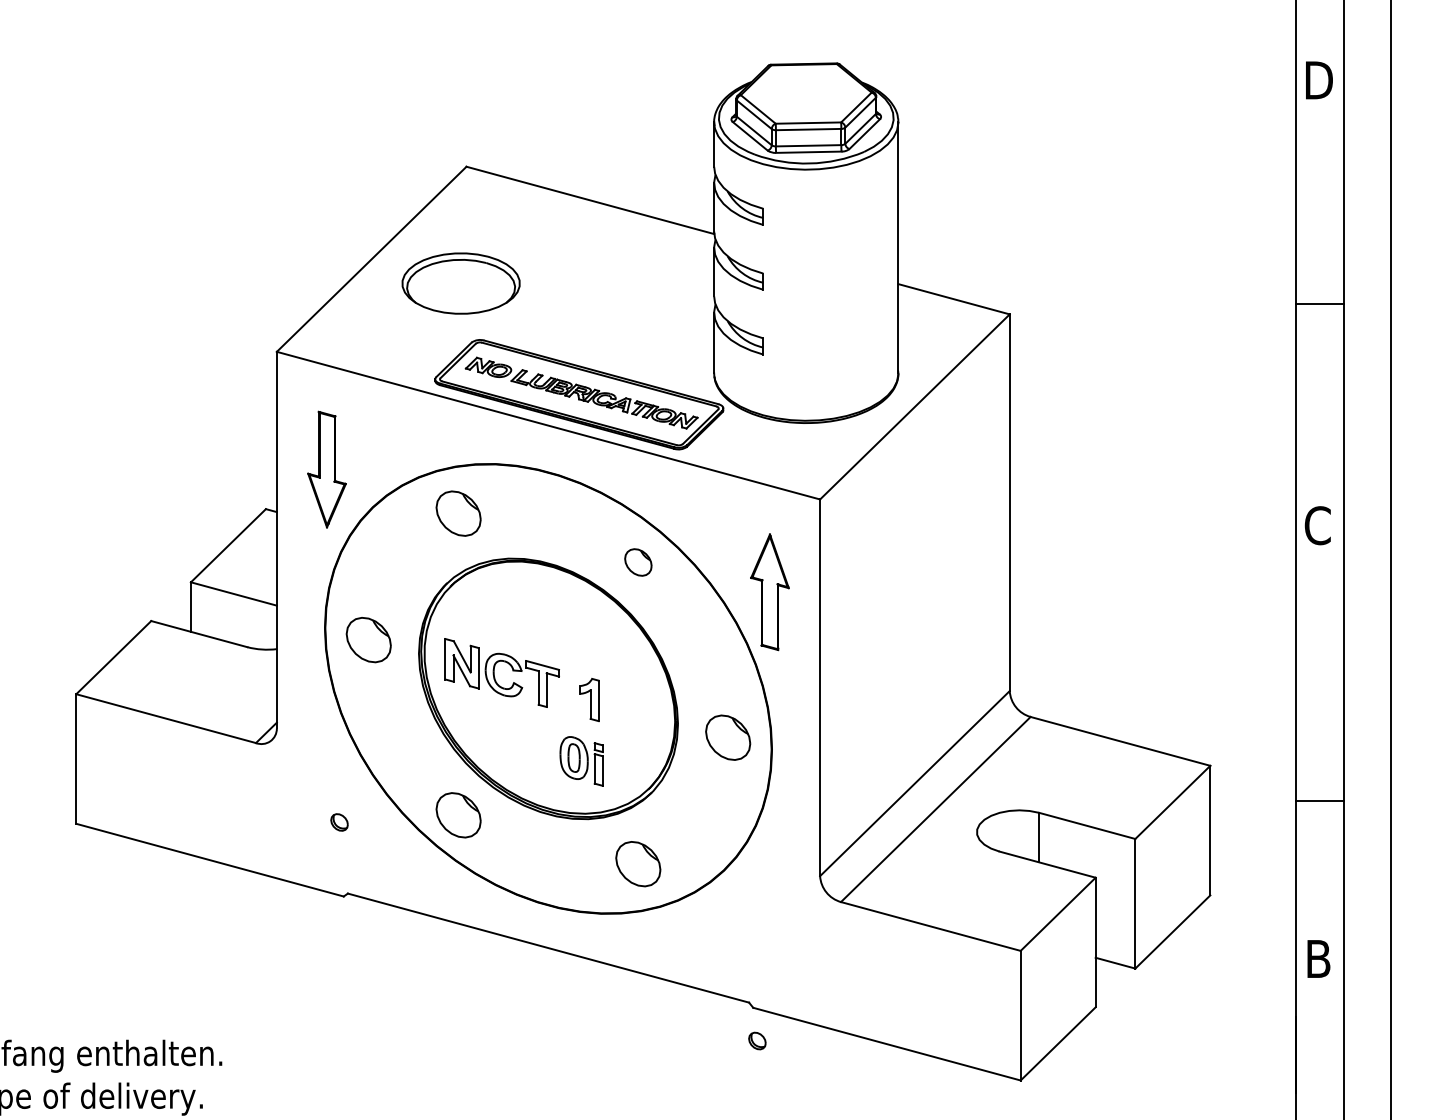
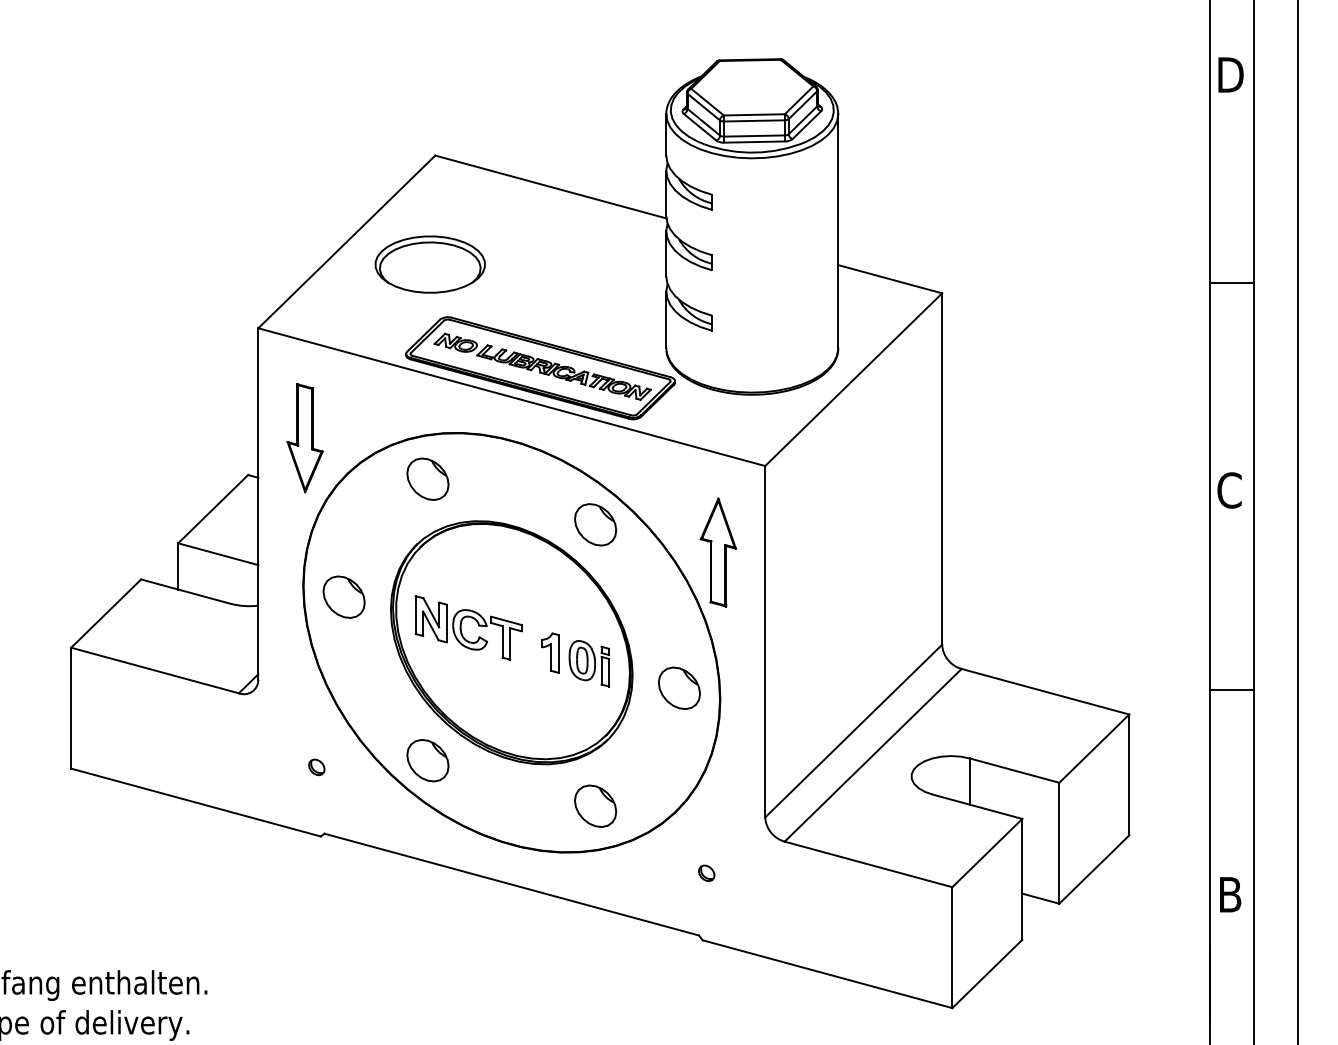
part: (638, 562) -> (595, 524), size x1.67
part: (581, 761) -> (589, 663), moved
line: (1319, 800) -> (1231, 689), moved
part: (757, 1040) -> (706, 872), moved

